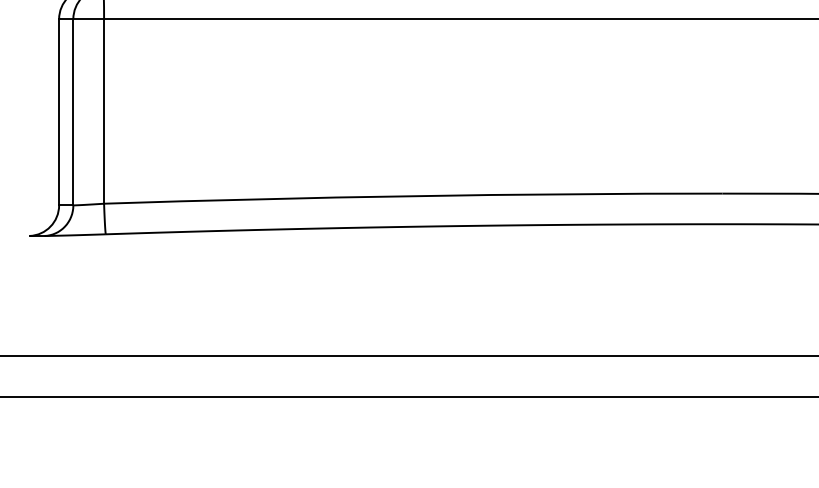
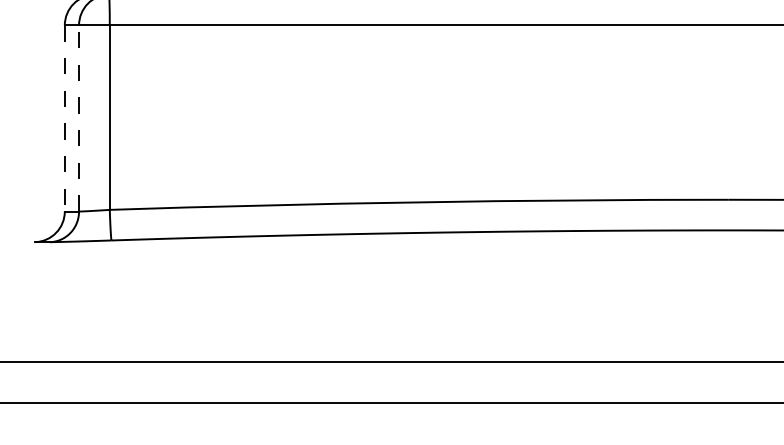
line: (73, 111) -> (79, 117), solid -> dashed
line: (59, 112) -> (65, 118), solid -> dashed

